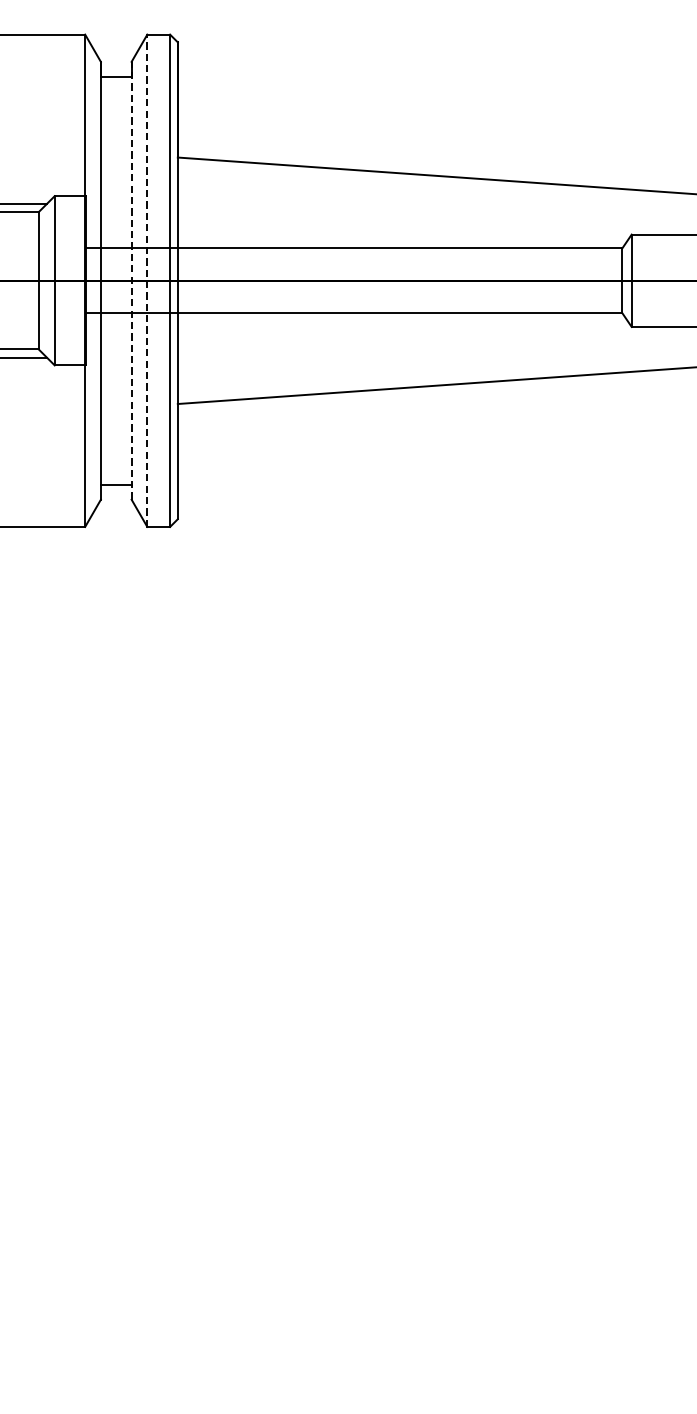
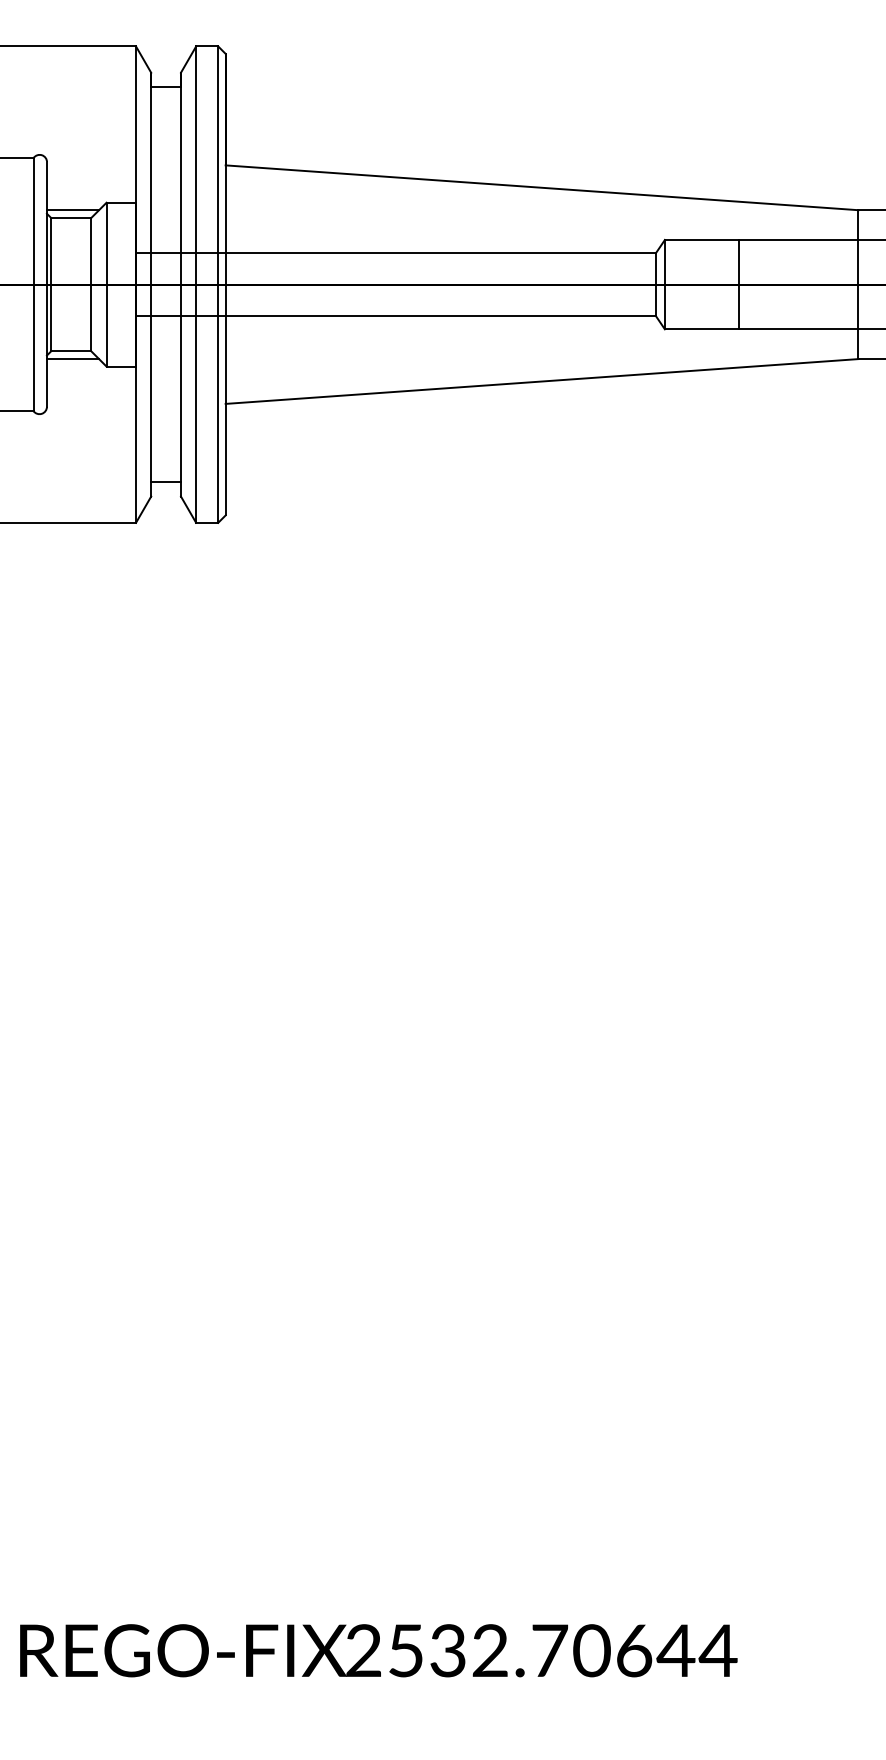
line: (131, 280) -> (180, 284), dashed -> solid
line: (147, 280) -> (196, 284), dashed -> solid

